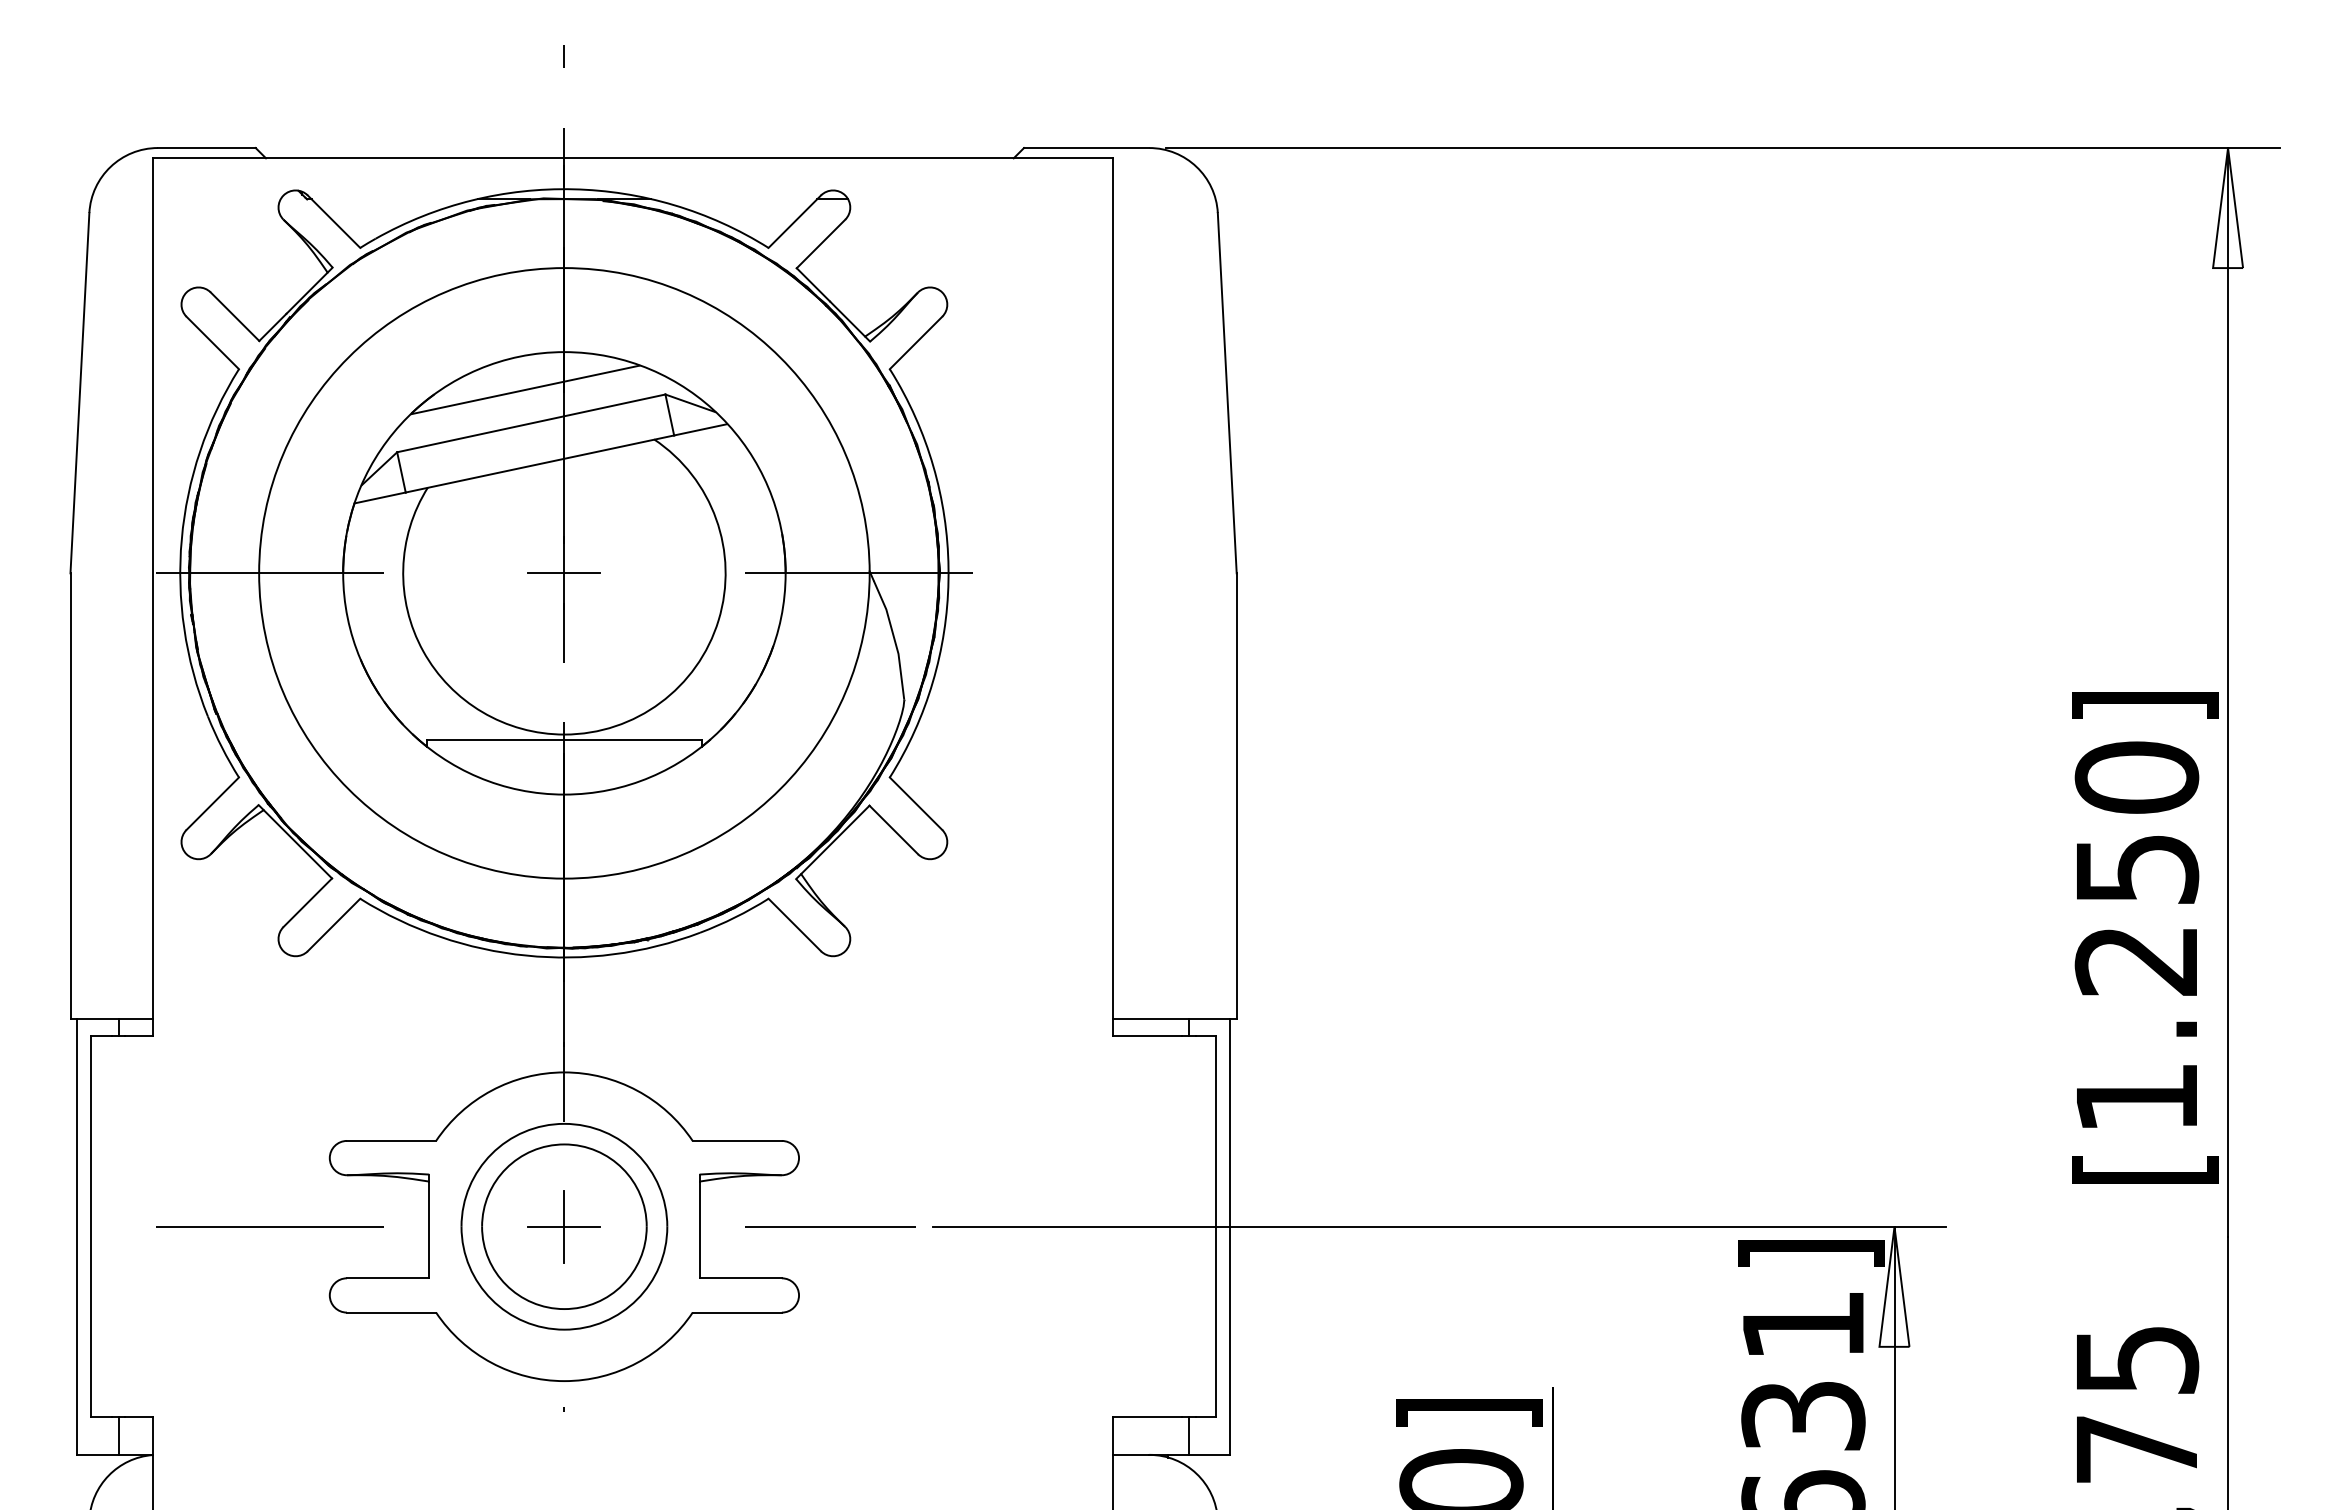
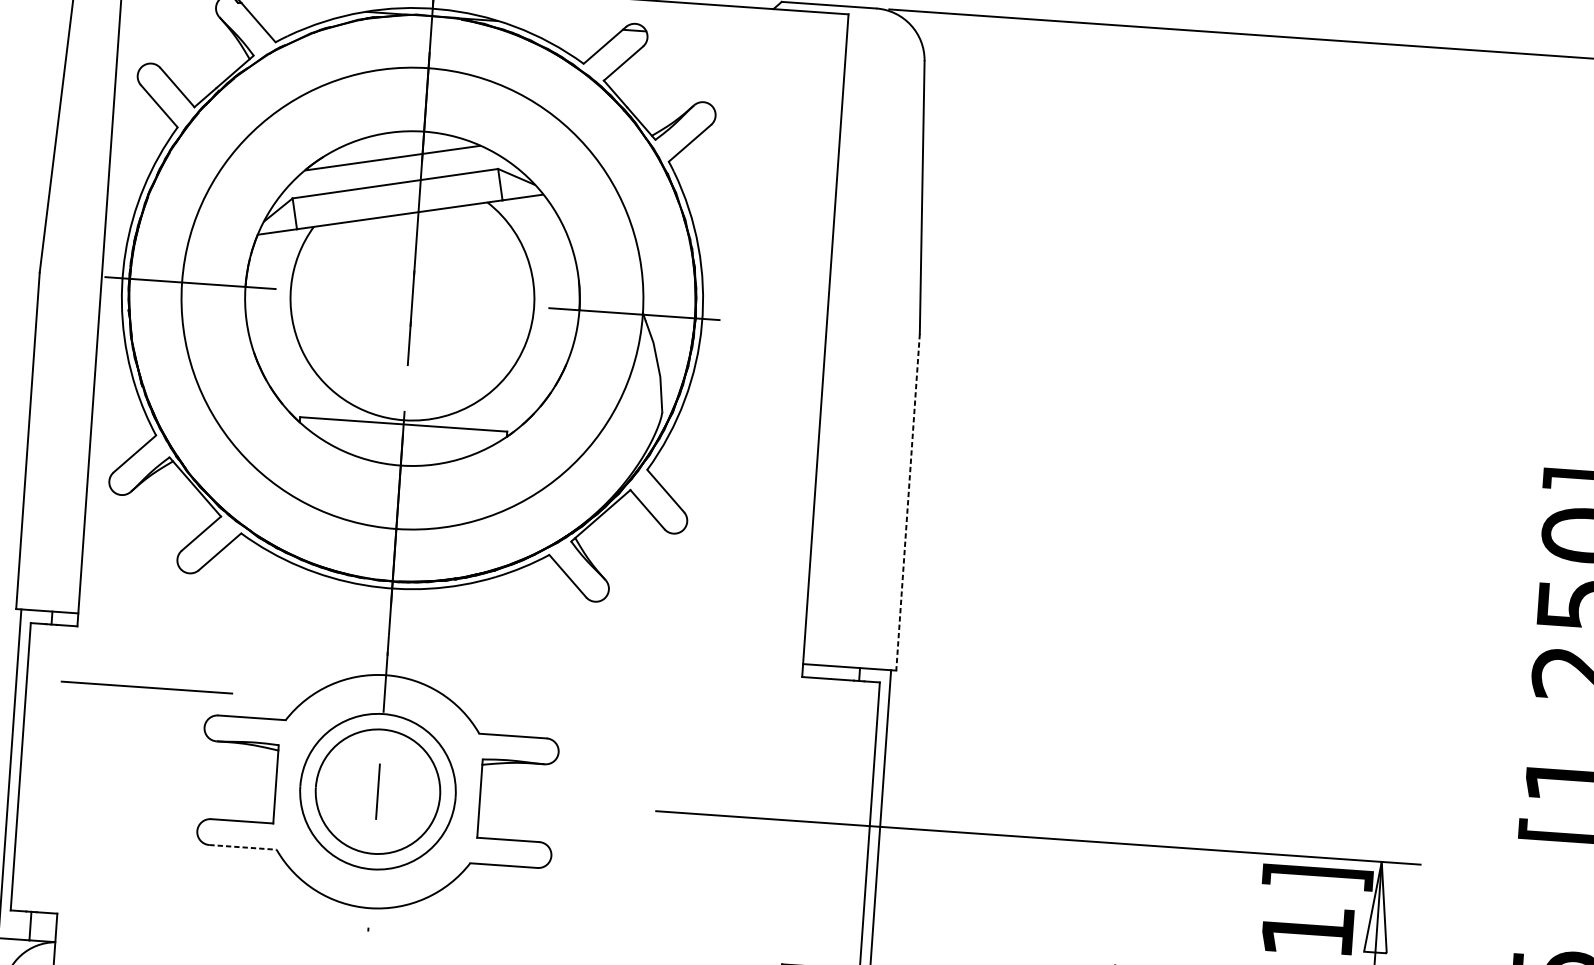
line: (564, 573) -> (412, 298), removed
line: (1236, 796) -> (907, 502), solid -> dashed
line: (269, 1226) -> (146, 687), moved
line: (564, 1226) -> (378, 791), removed
line: (830, 1226) -> (578, 805), removed
line: (391, 1312) -> (242, 847), solid -> dashed

